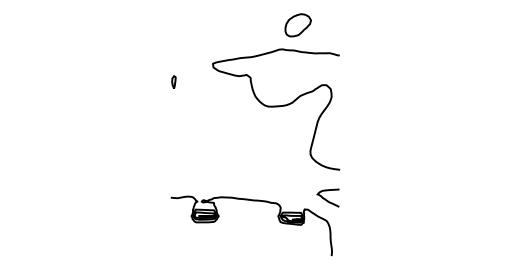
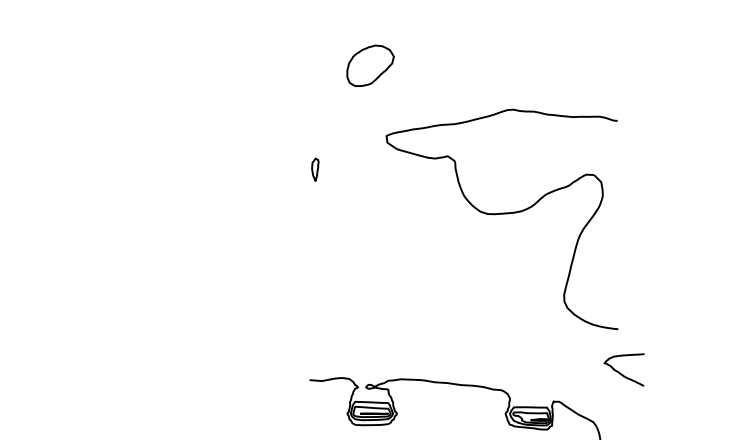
part: (297, 25) -> (369, 66), moved
curve: (327, 199) -> (622, 372), moved

